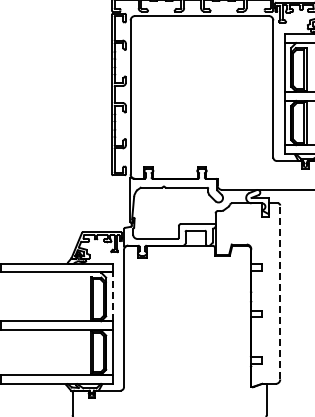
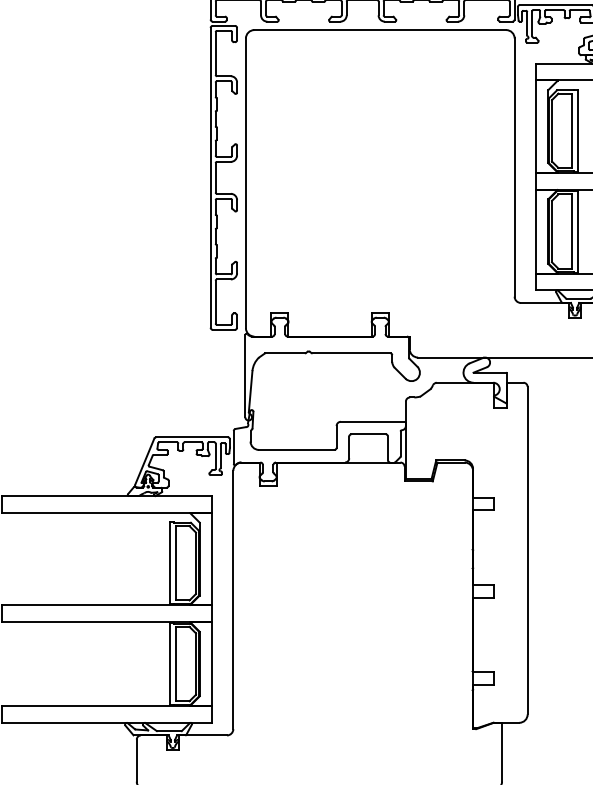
line: (280, 292) -> (528, 550), dashed -> solid
line: (112, 296) -> (211, 558), dashed -> solid

